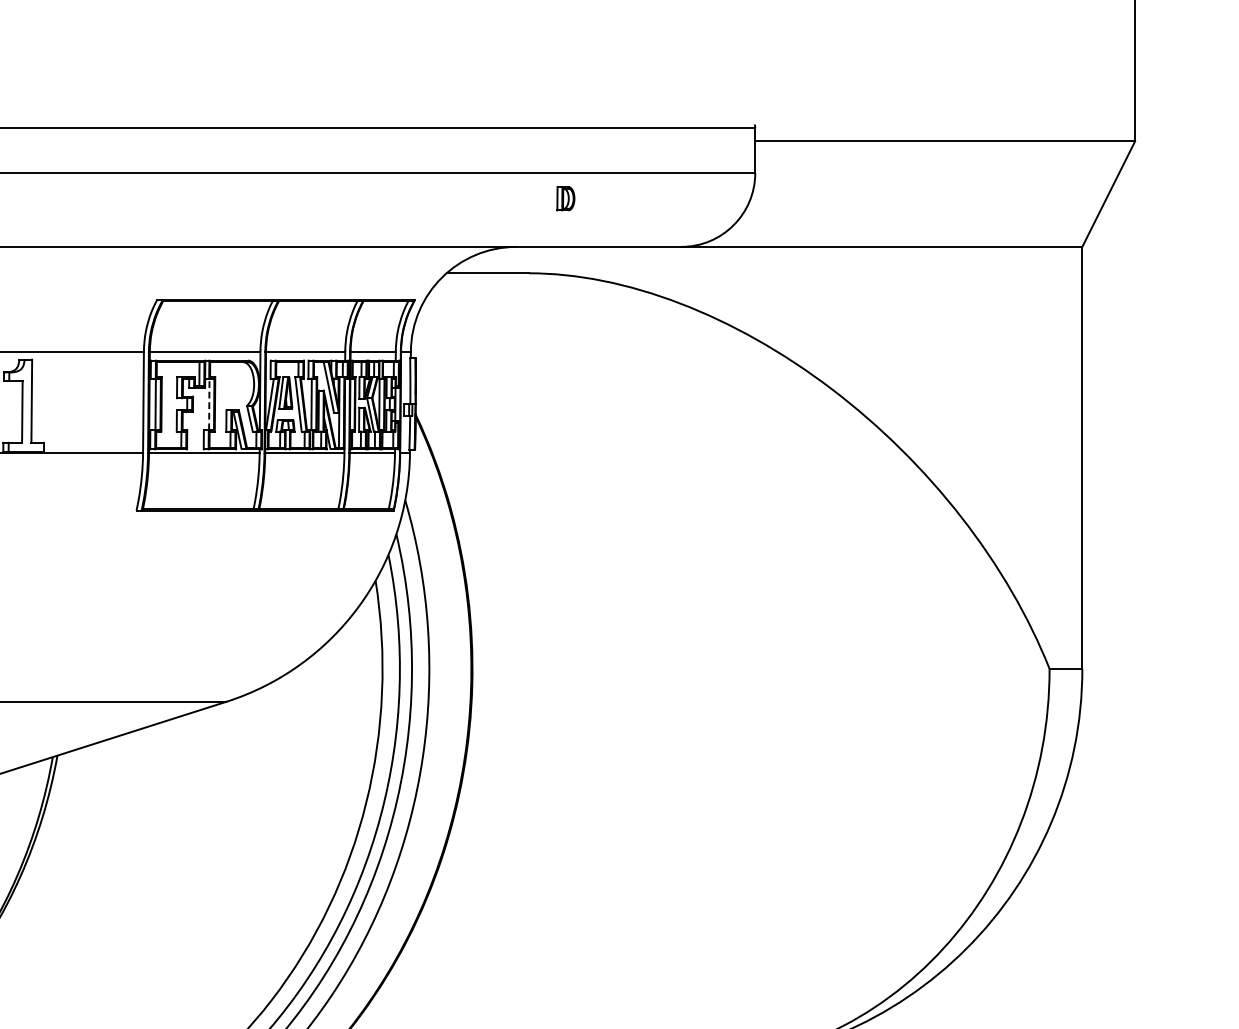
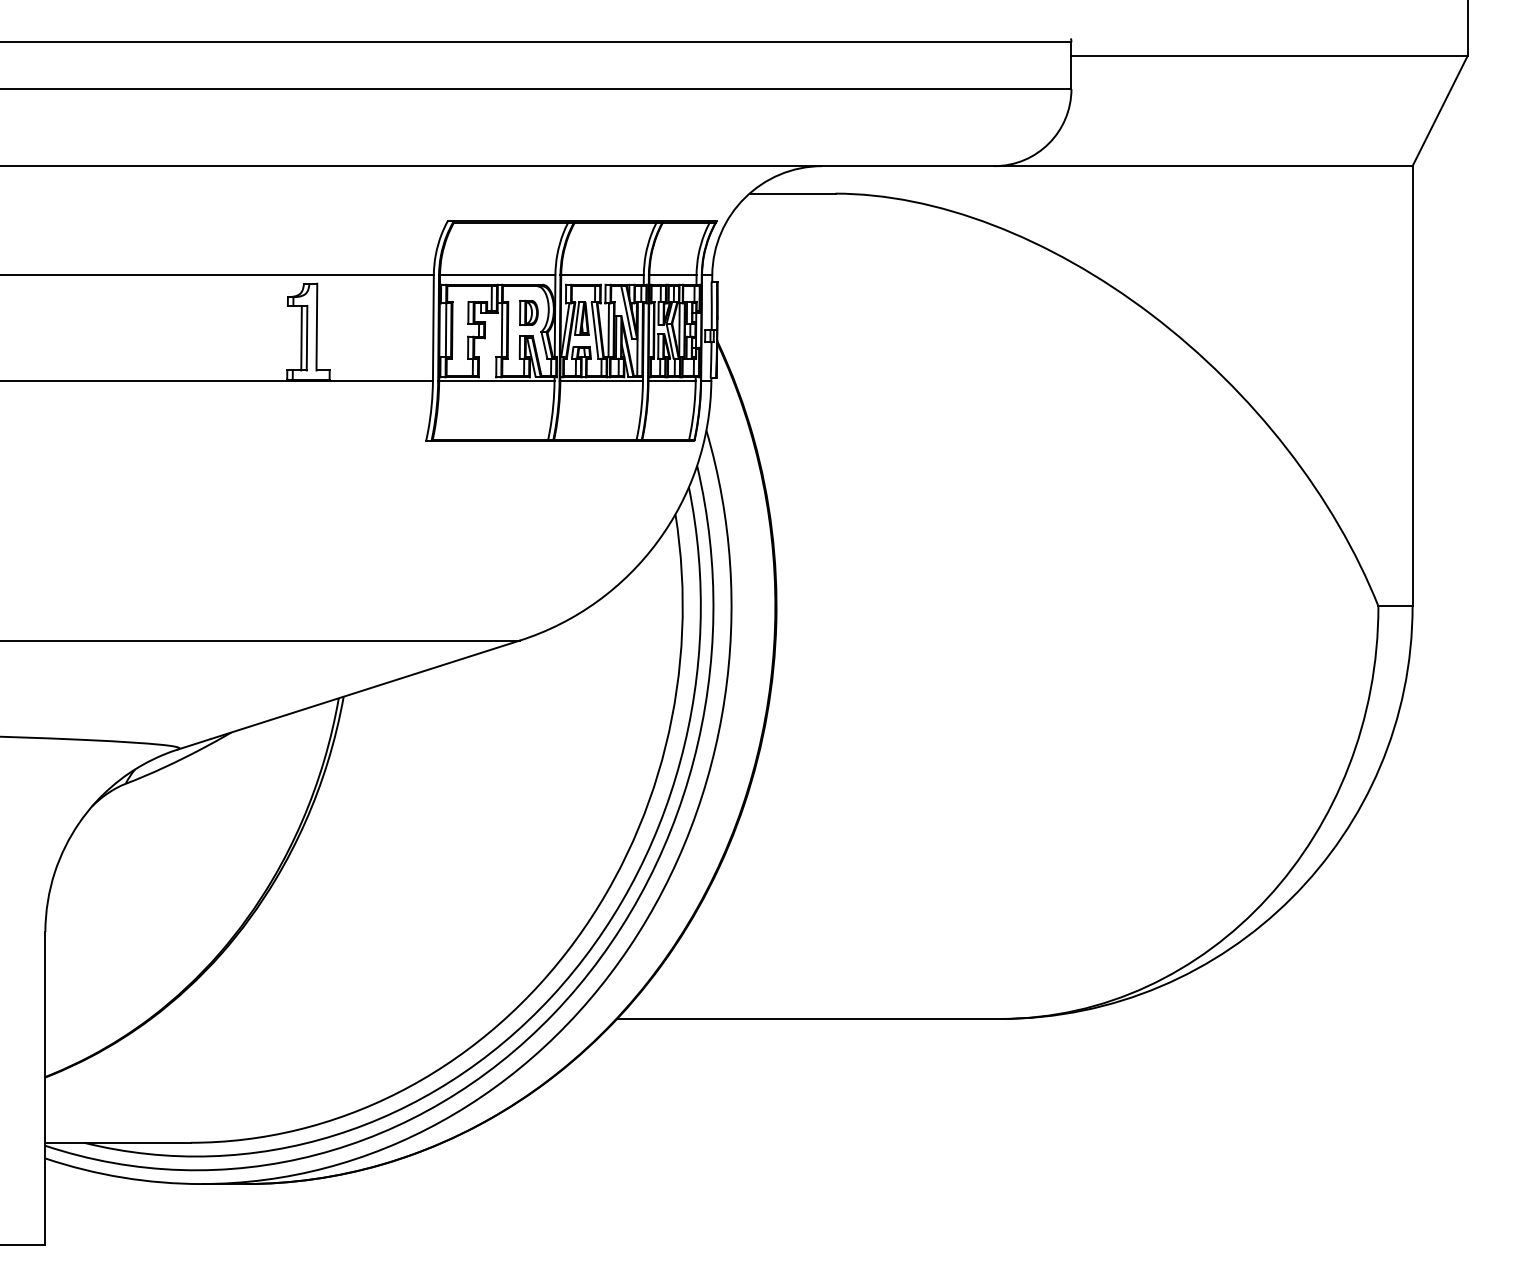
part: (565, 198) -> (528, 312), moved
line: (209, 404) -> (502, 330), dashed -> solid
line: (17, 411) -> (301, 337), added

